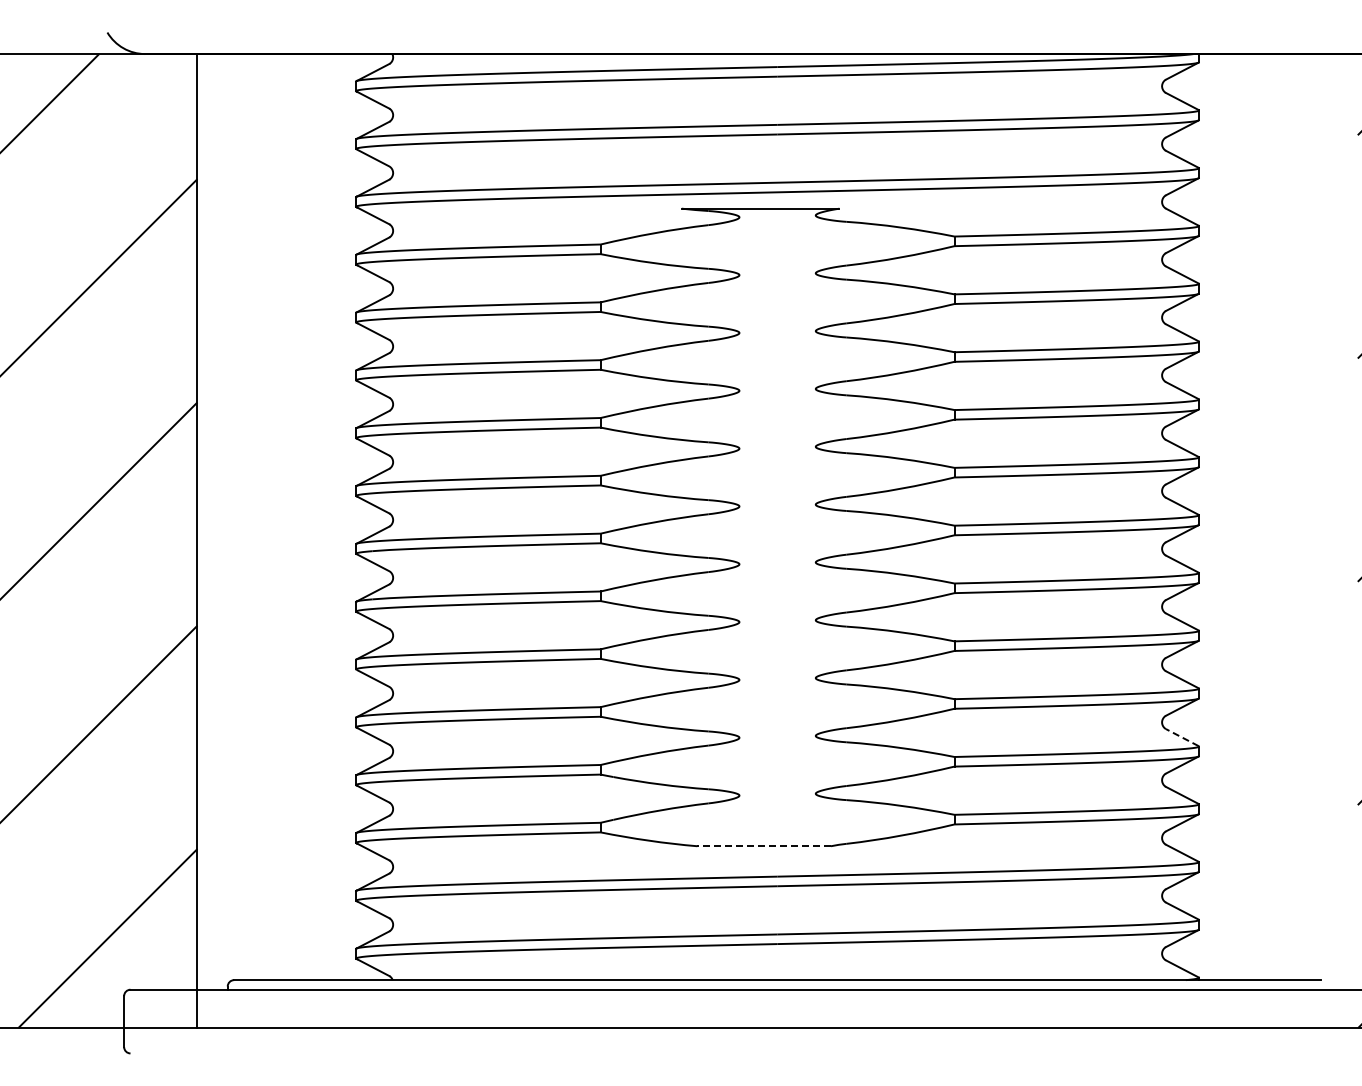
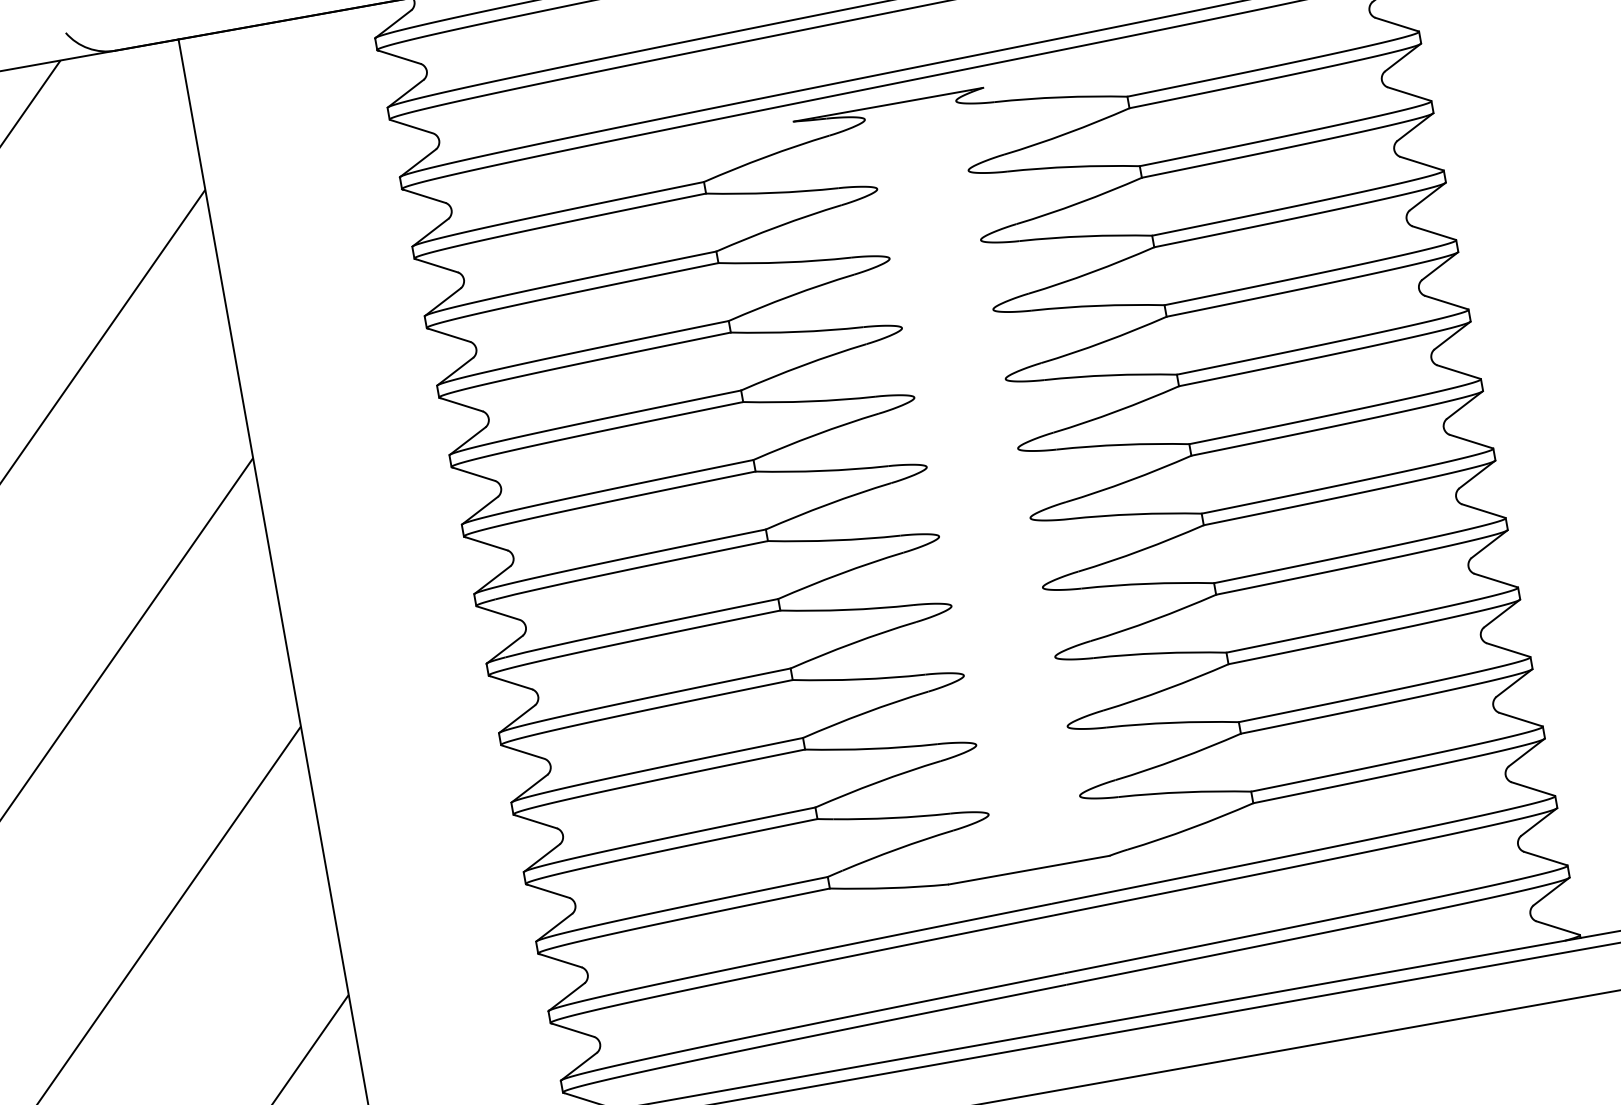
line: (1181, 737) -> (1507, 650), dashed -> solid
line: (764, 846) -> (1029, 870), dashed -> solid

